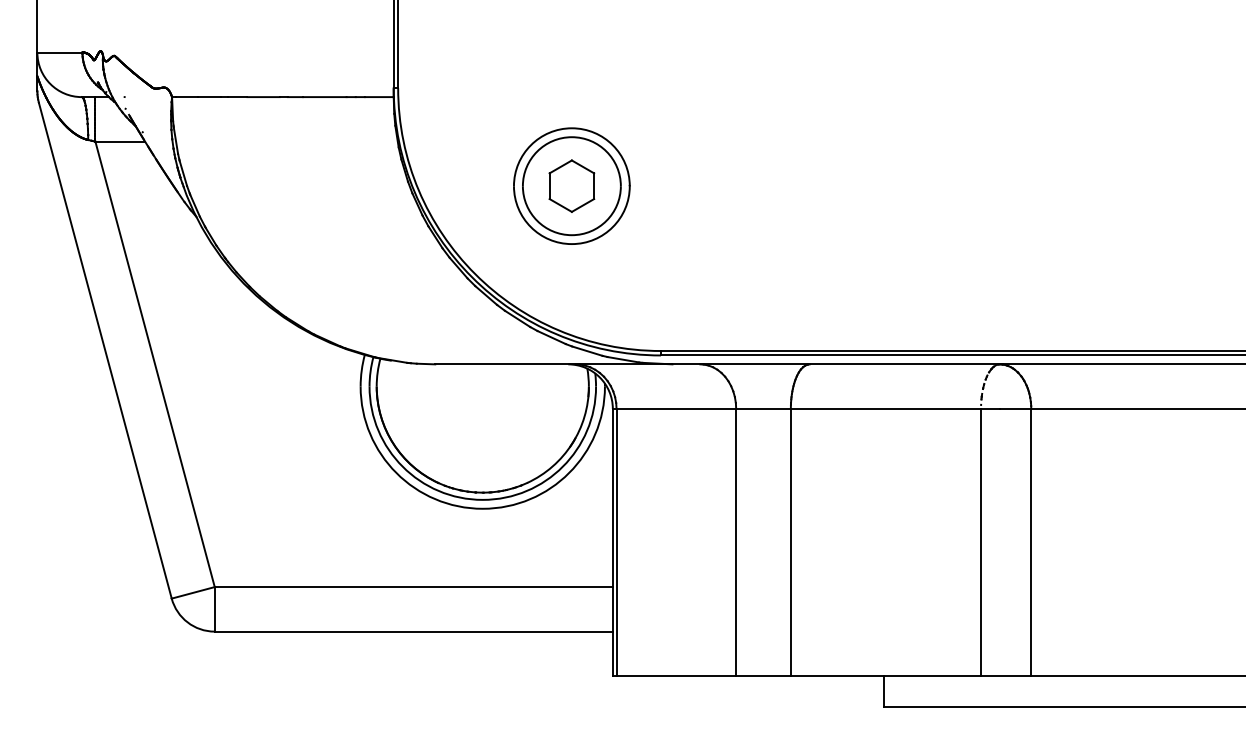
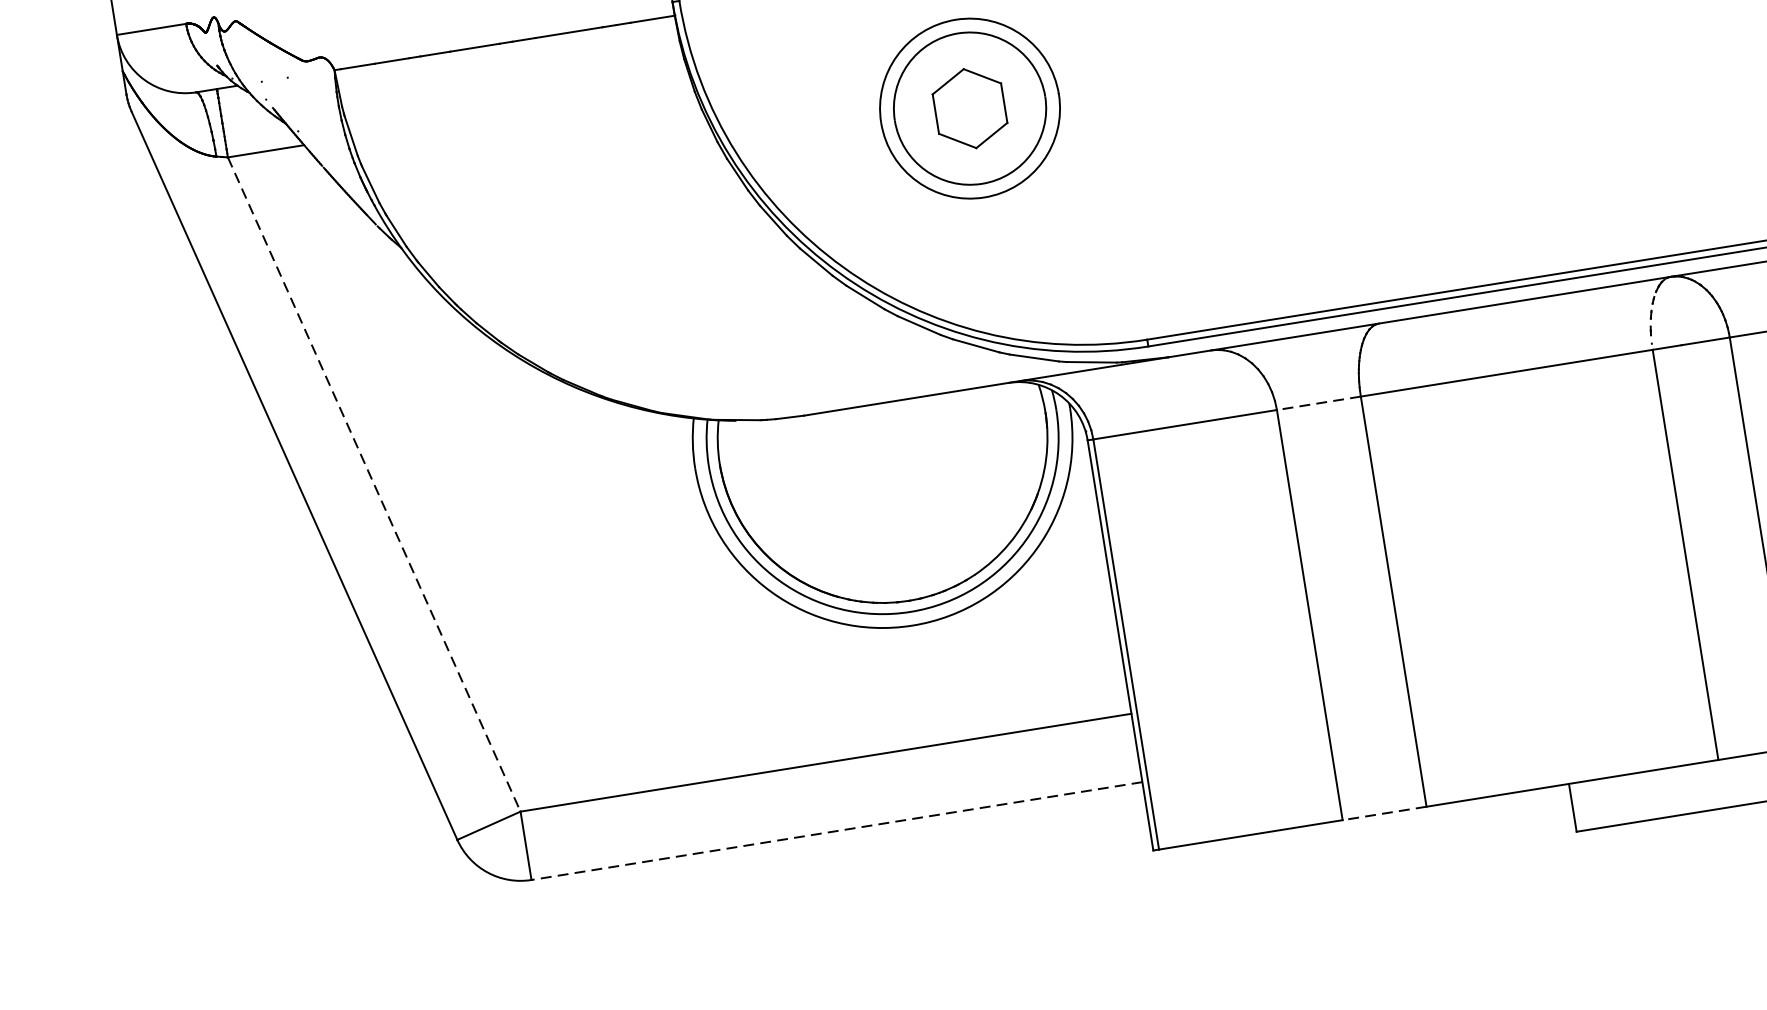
line: (155, 364) -> (374, 484), solid -> dashed
line: (763, 408) -> (1318, 402), solid -> dashed
line: (413, 631) -> (836, 830), solid -> dashed
line: (763, 676) -> (1384, 813), solid -> dashed

